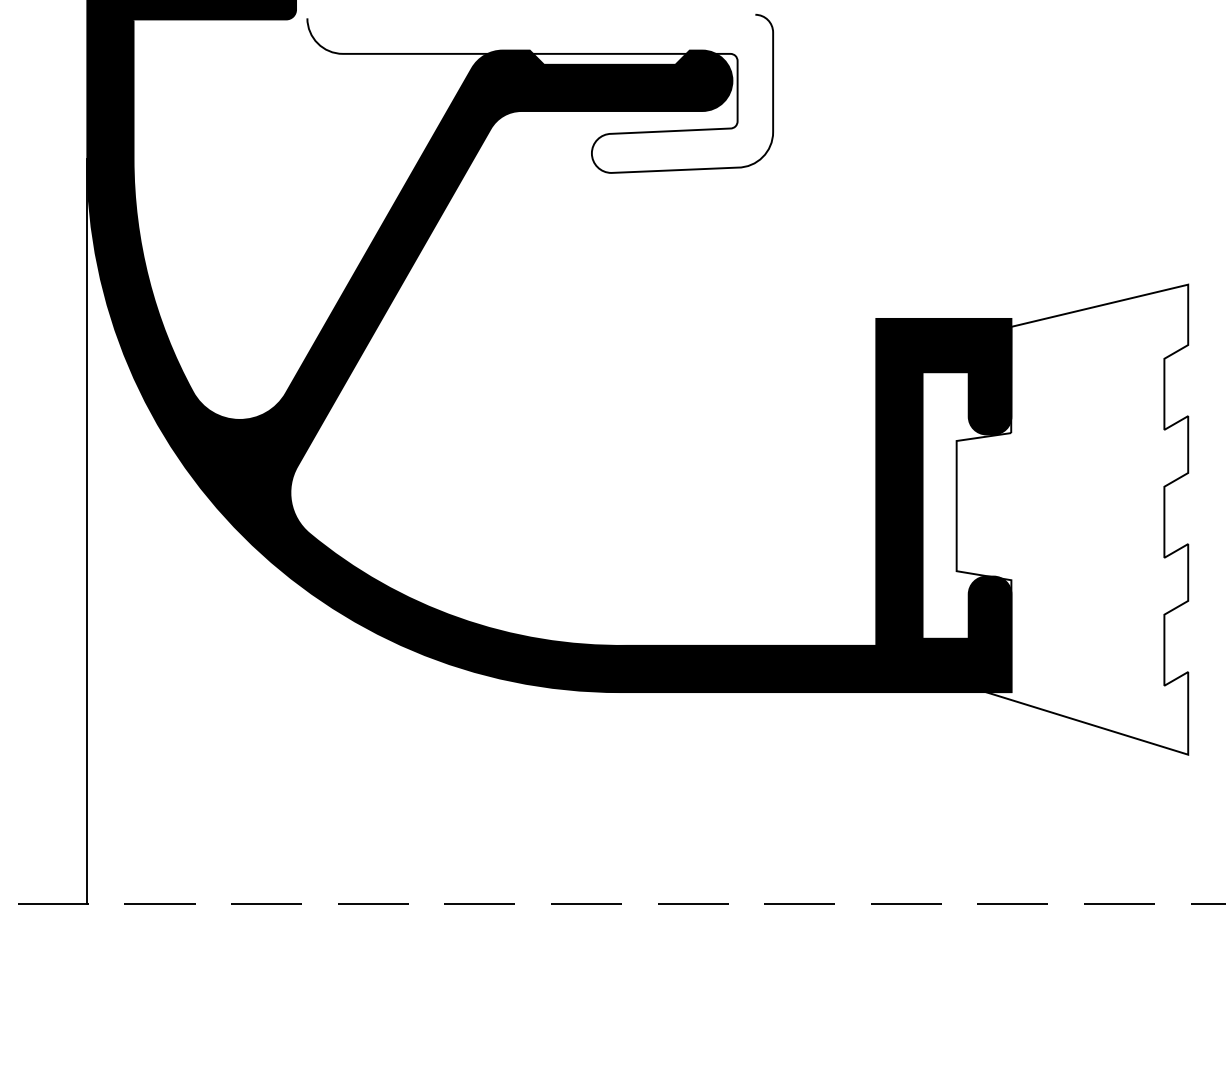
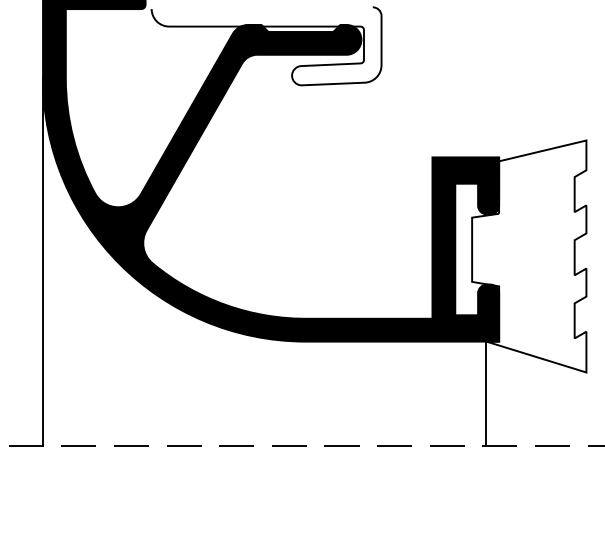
line: (985, 797) -> (486, 393), added

